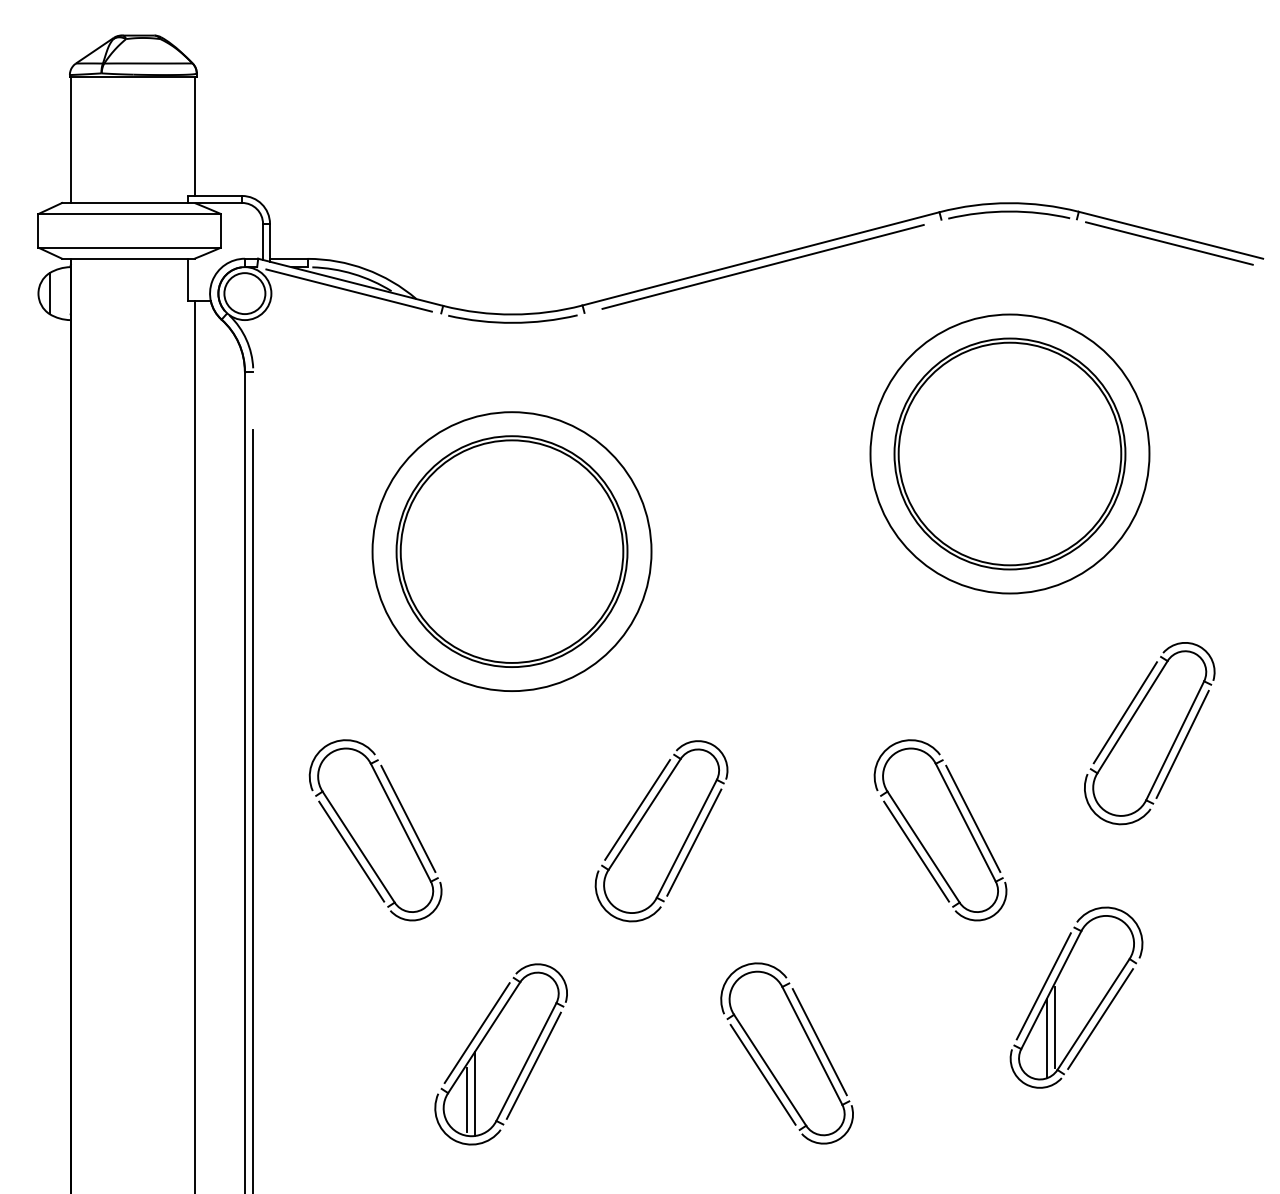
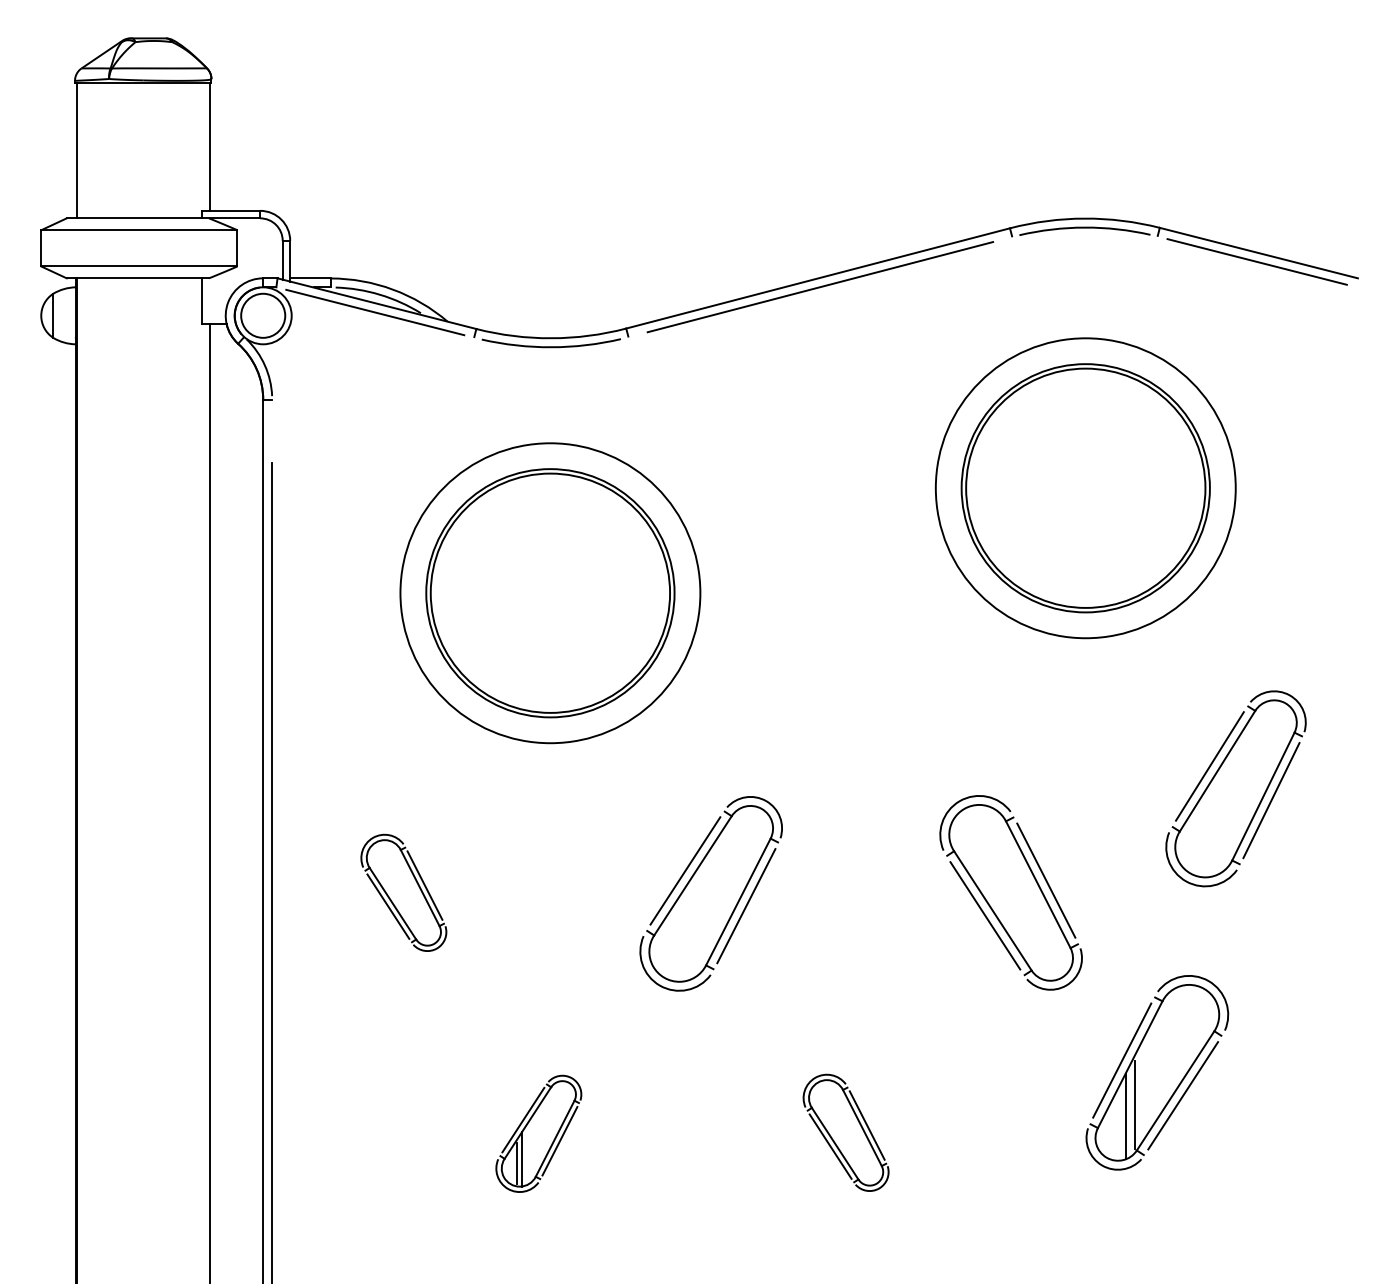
part: (375, 829) -> (403, 892), size x0.6
part: (786, 1053) -> (845, 1132), size x0.6
part: (500, 1054) -> (538, 1133), size x0.6

